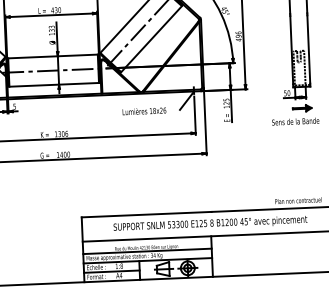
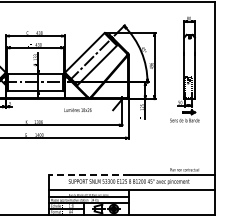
text: (143, 110) -> (77, 109), moved
line: (146, 214) -> (89, 174), solid -> dashed

